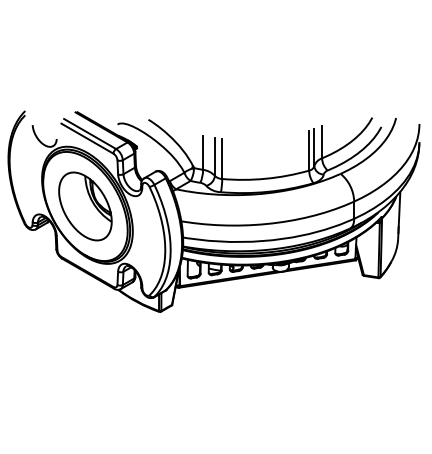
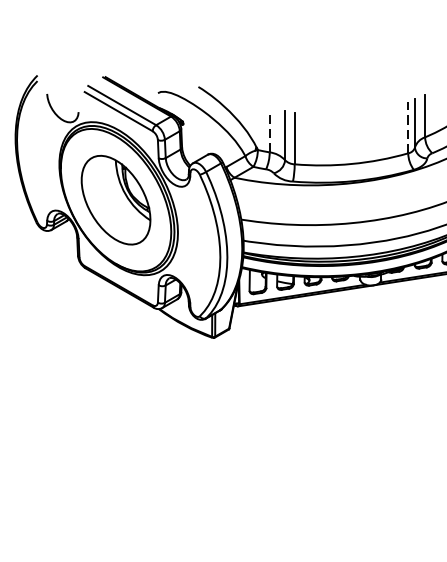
line: (309, 150) -> (408, 127), solid -> dashed
line: (203, 153) -> (270, 131), solid -> dashed

